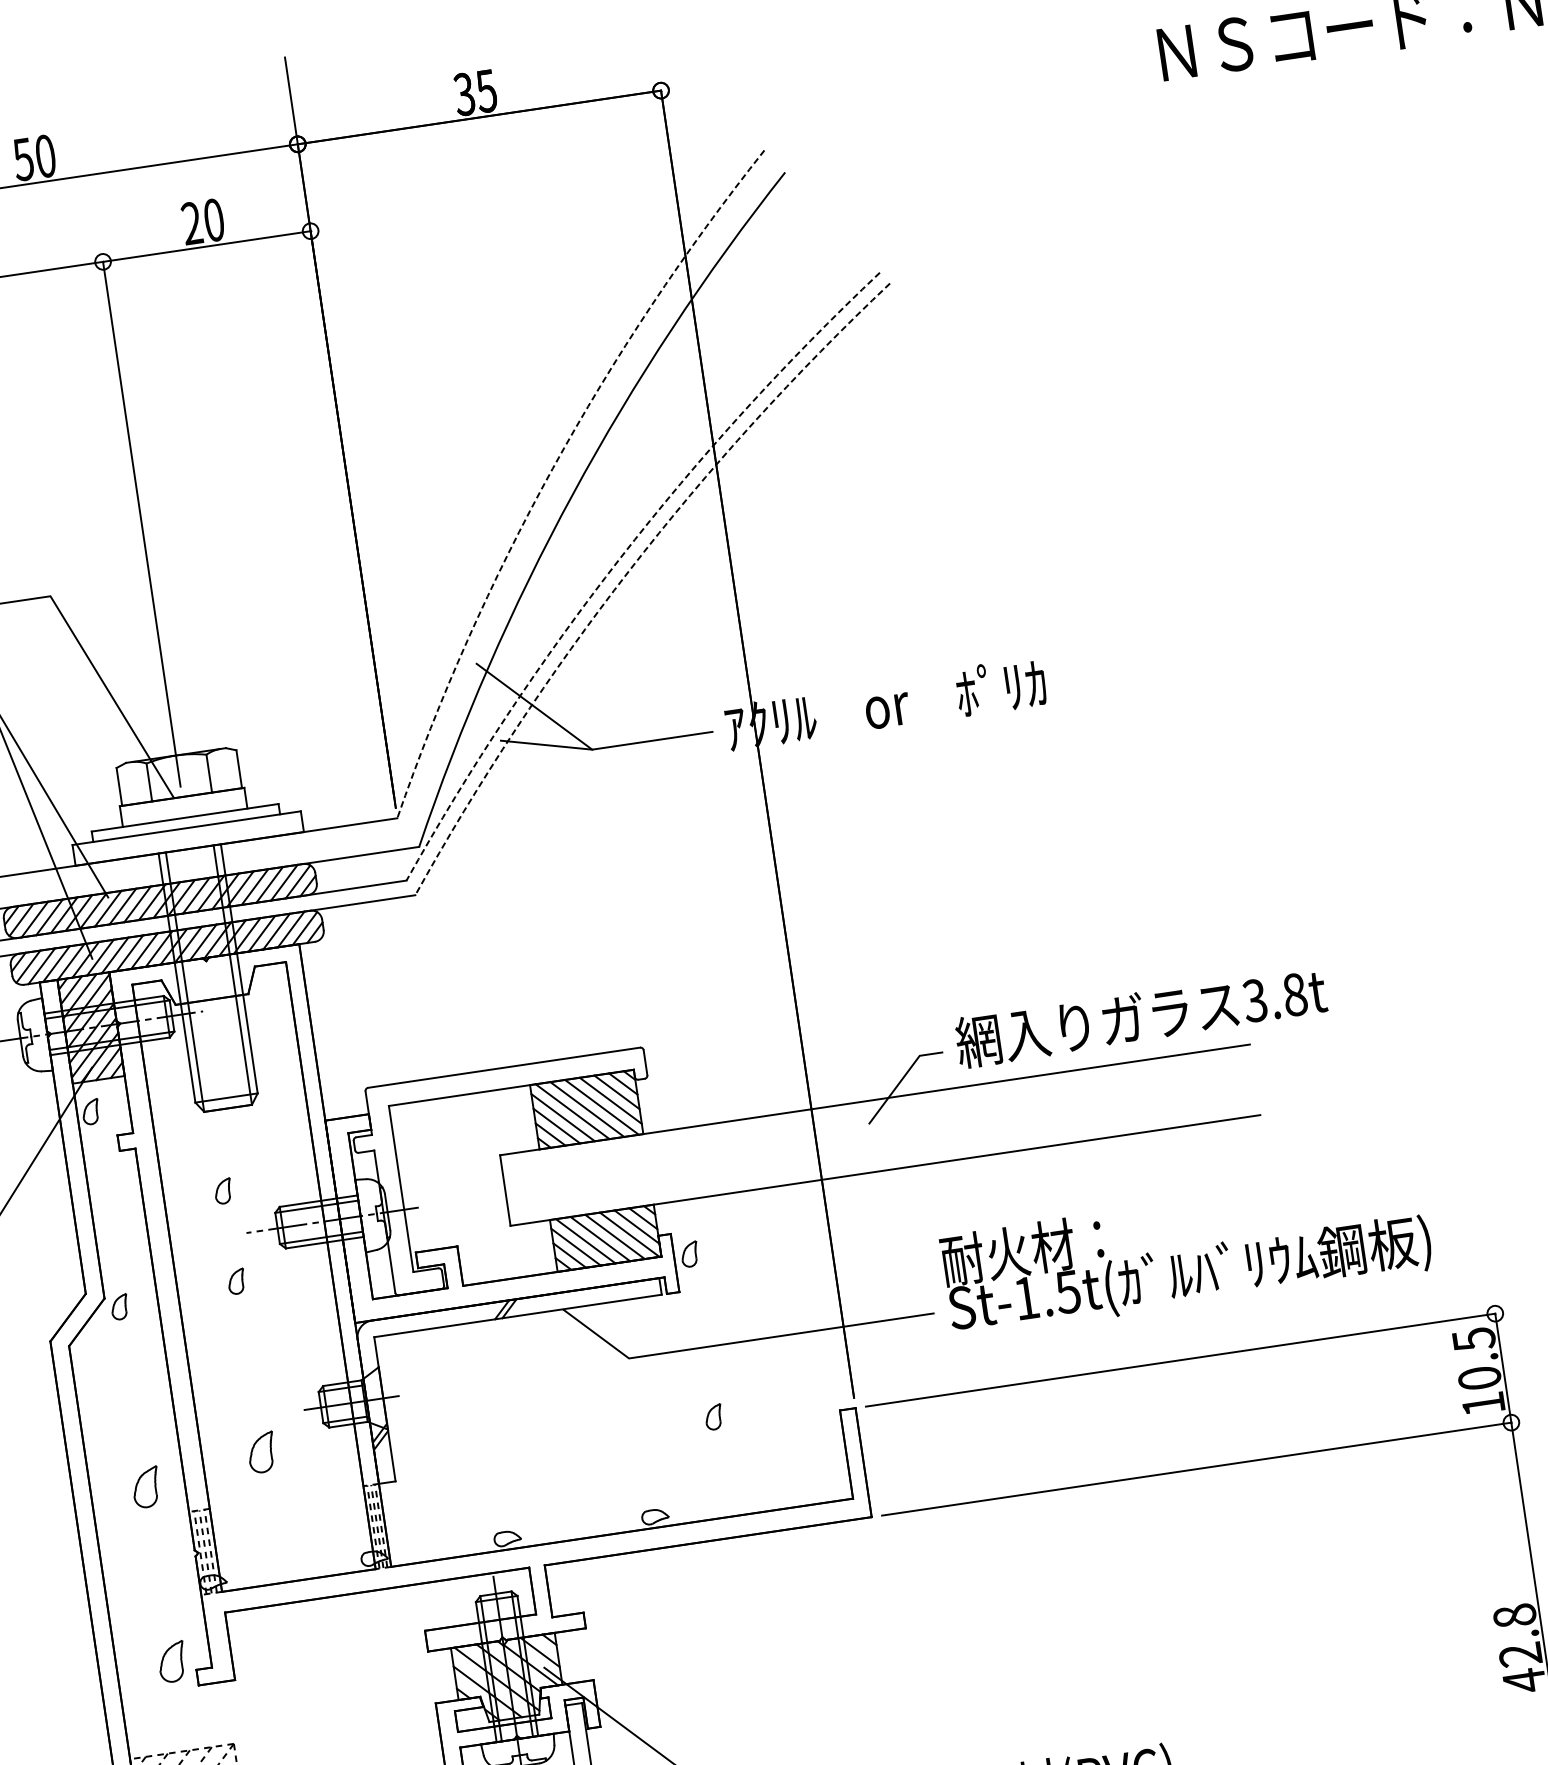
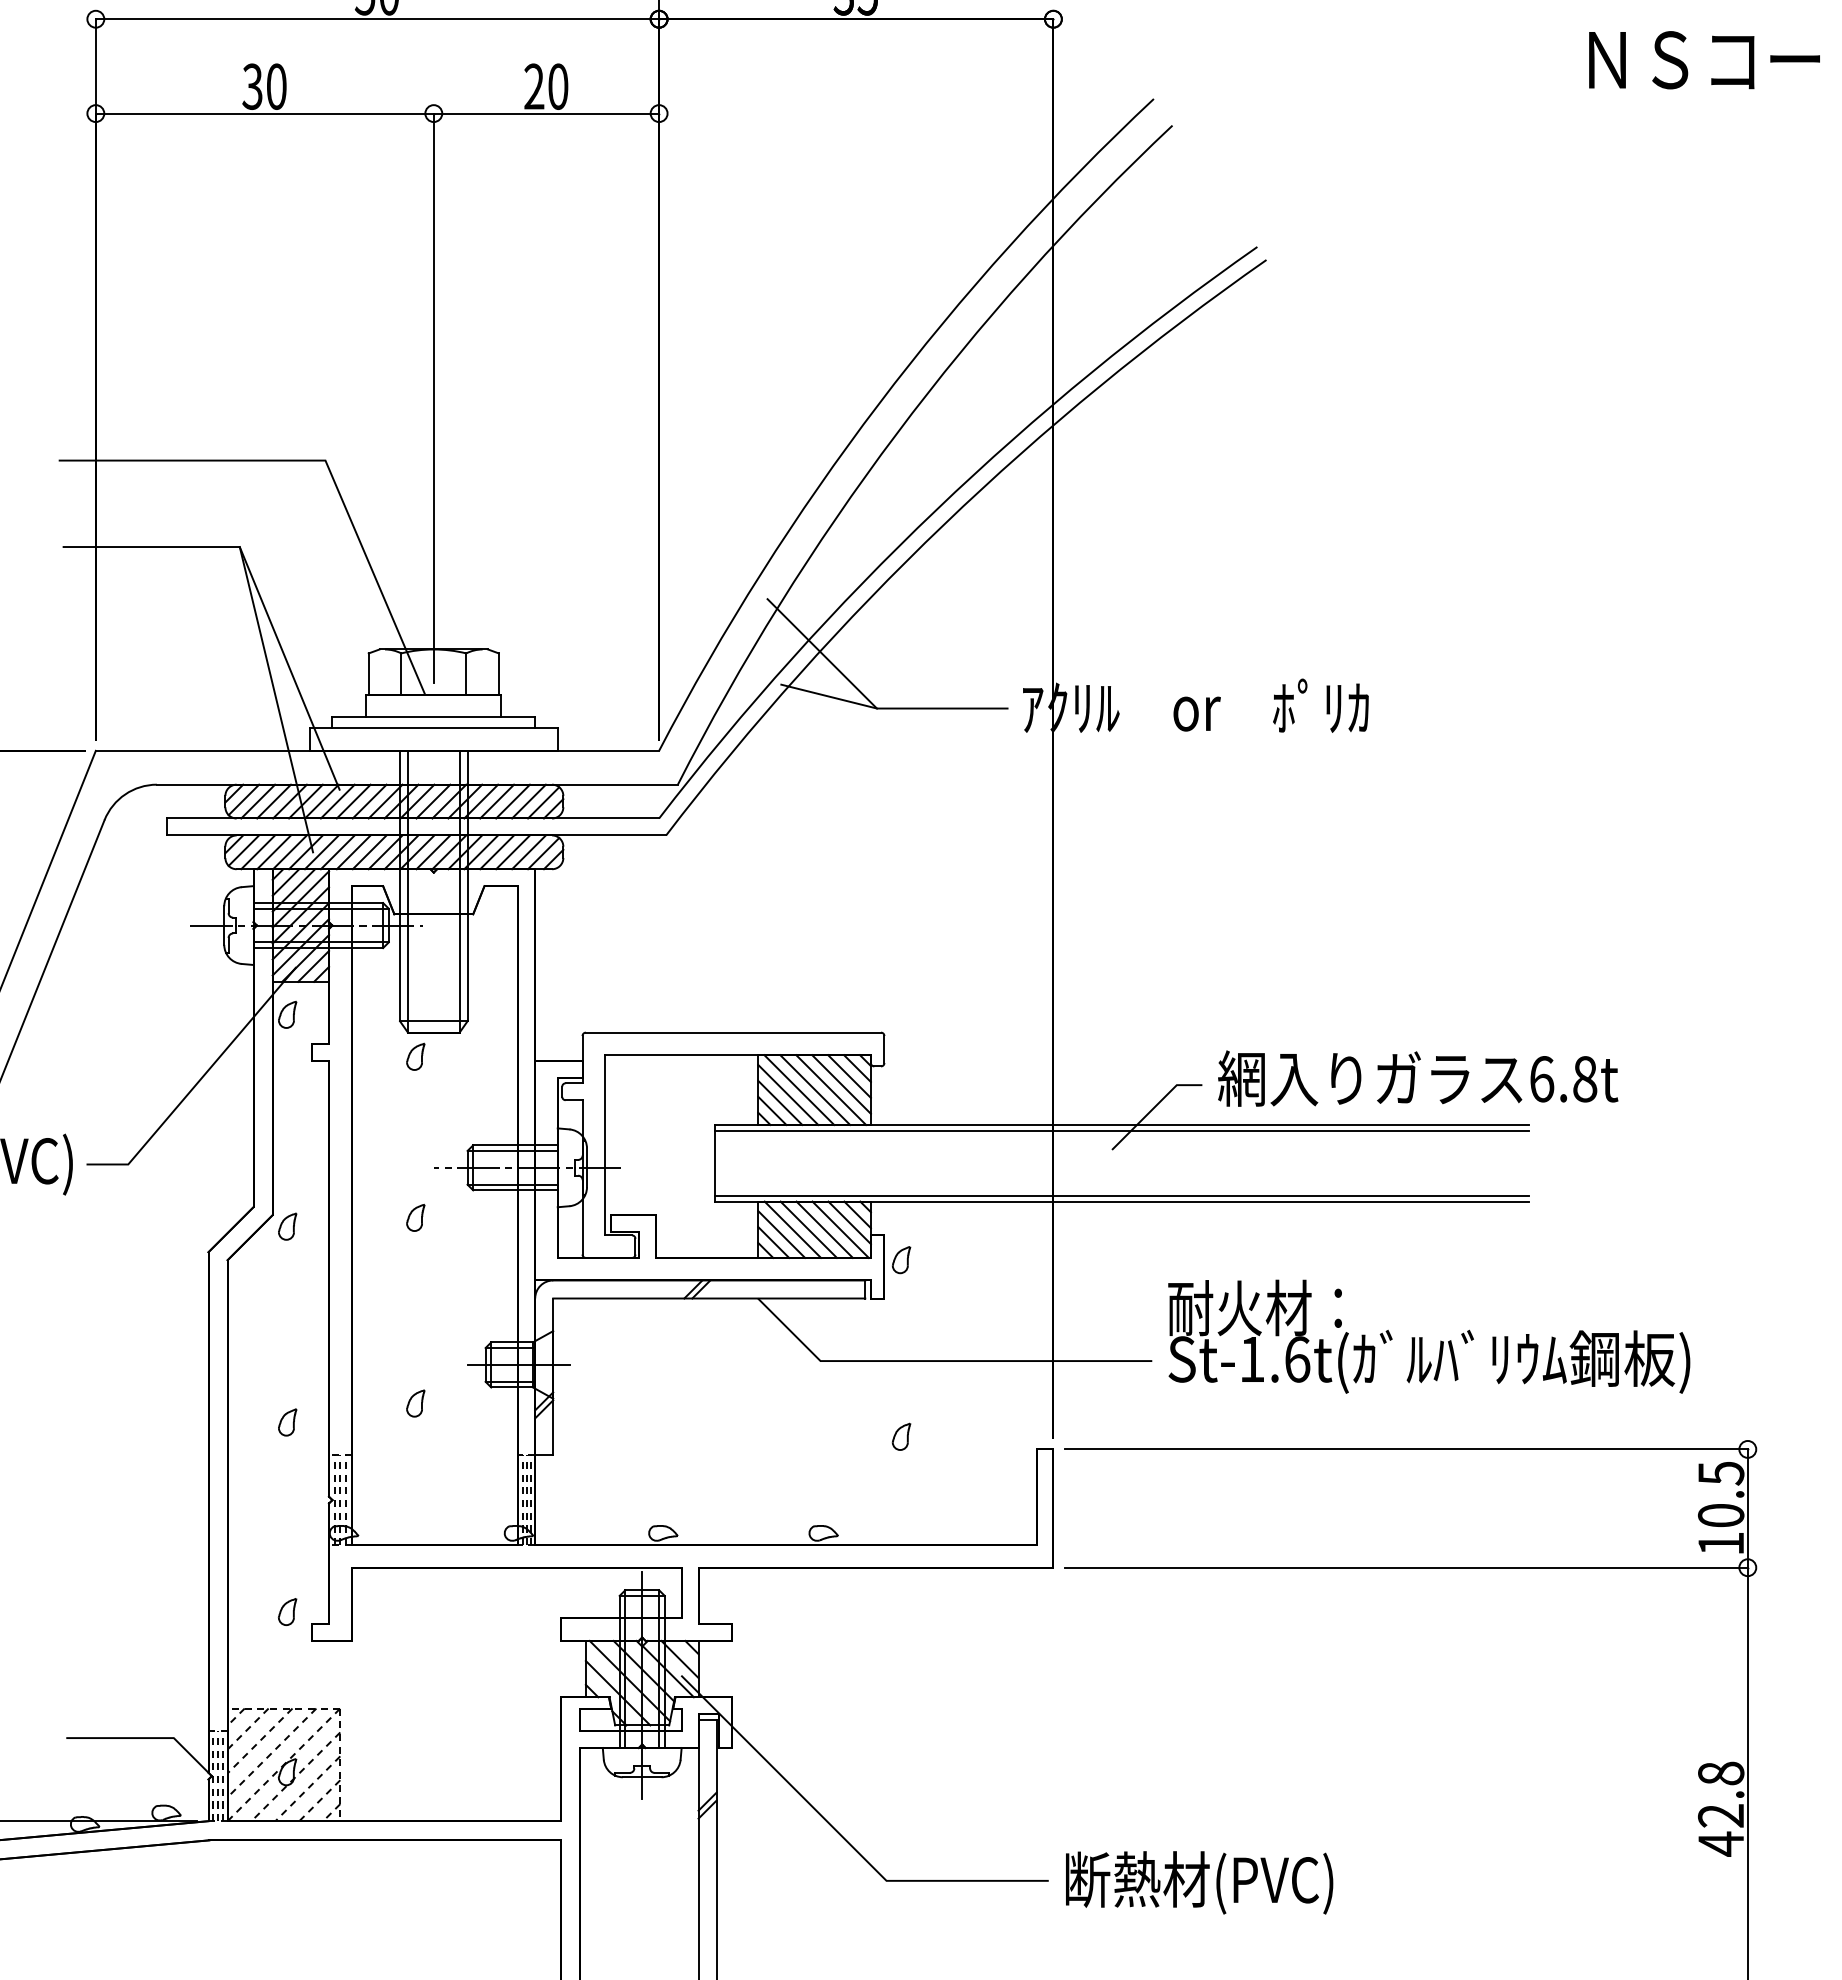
arc: (552, 468) -> (878, 403), dashed -> solid
arc: (620, 558) -> (936, 509), dashed -> solid
arc: (629, 570) -> (944, 524), dashed -> solid
text: (1254, 1000) -> (1541, 1079), 3.8t -> 6.8t
line: (875, 1104) -> (1122, 1130), added
line: (884, 1164) -> (1122, 1195), added
part: (223, 1191) -> (415, 1056), moved
text: (1068, 1292) -> (1297, 1359), St-1.5t( -> St-1.6t(
part: (261, 1452) -> (415, 1403), size x0.62
part: (146, 1487) -> (287, 1422), size x0.62
part: (172, 1661) -> (287, 1611), size x0.62

